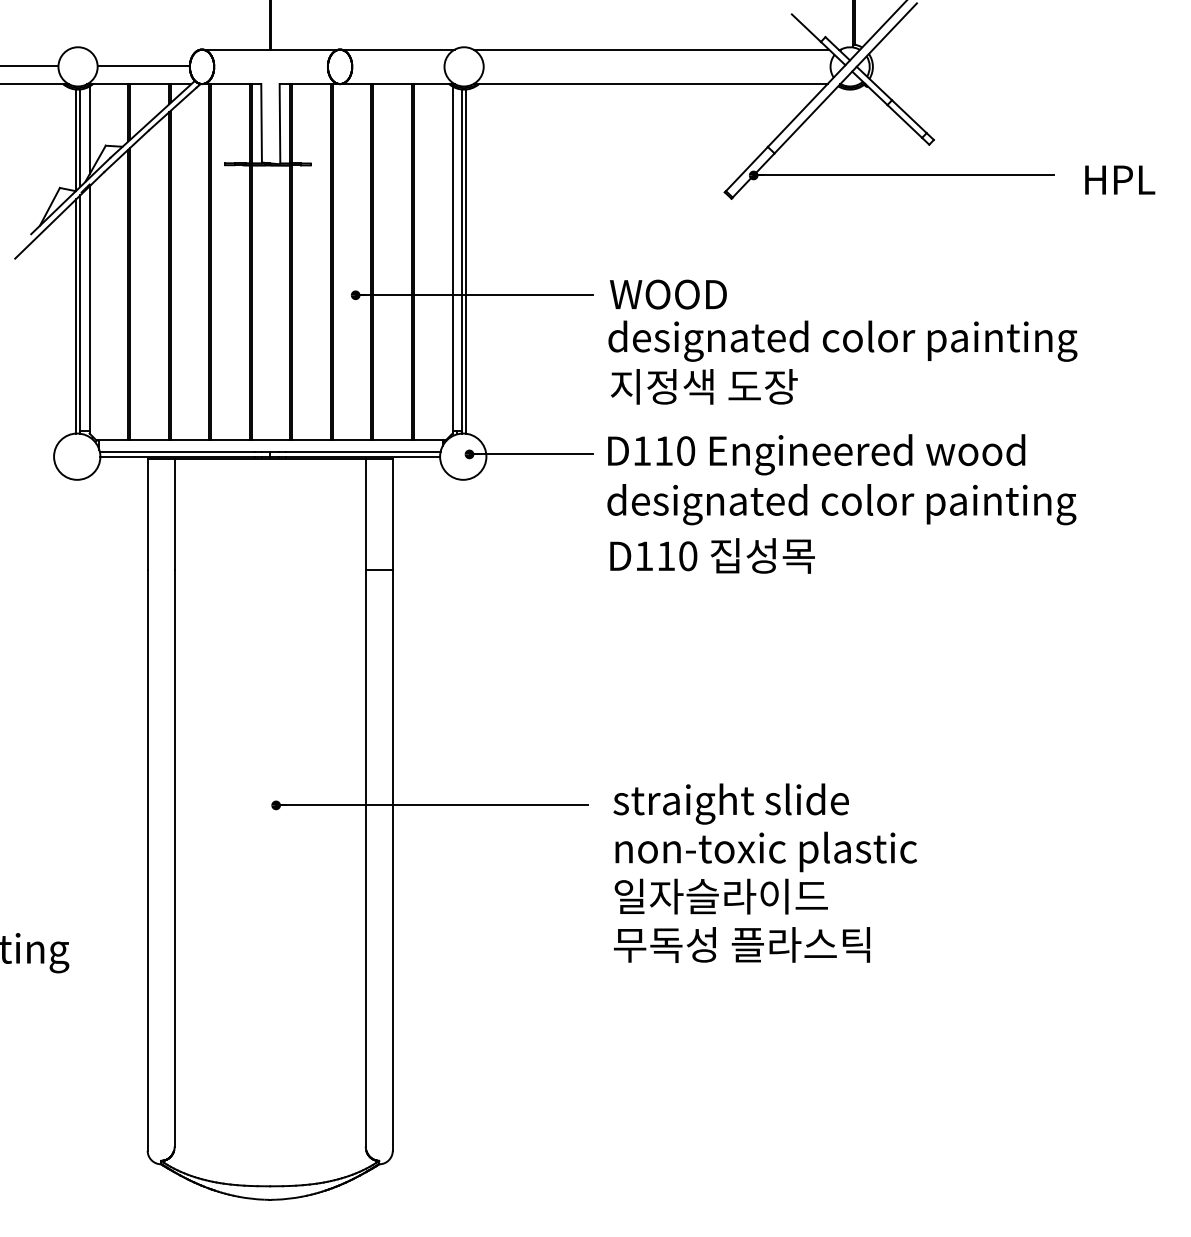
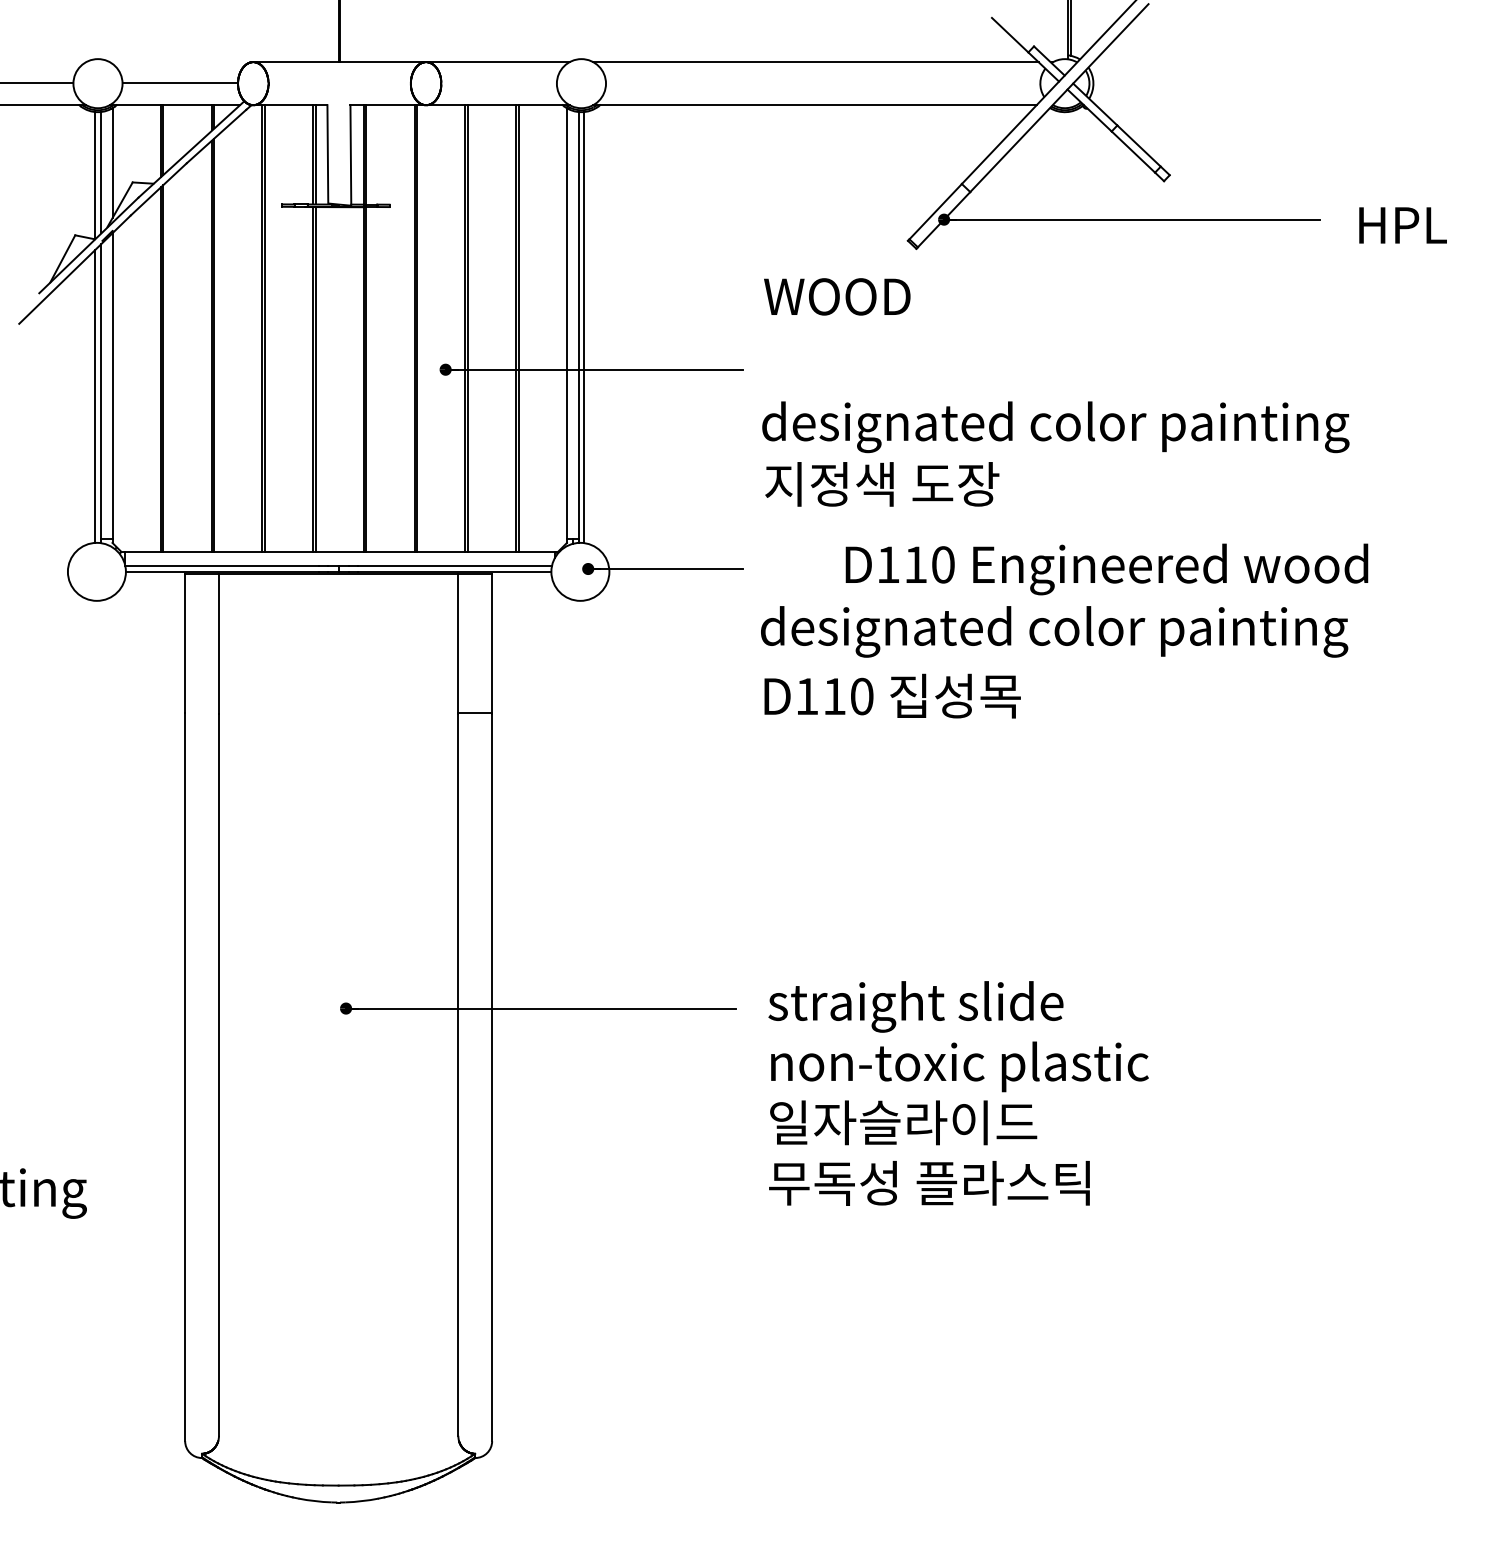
text: (668, 294) -> (837, 296), moved
text: (816, 454) -> (1106, 569), moved

